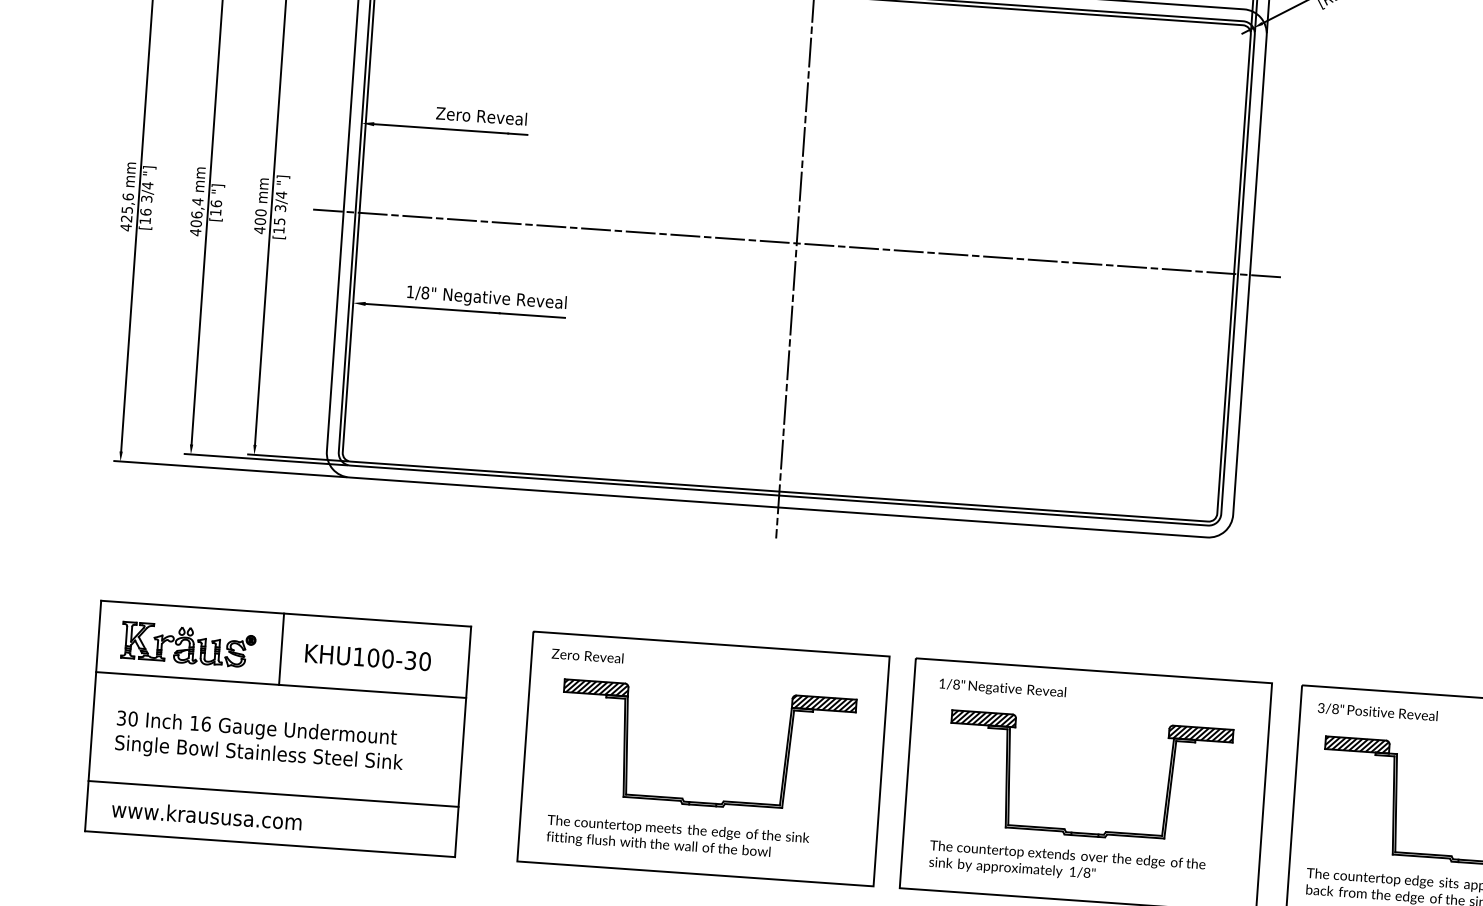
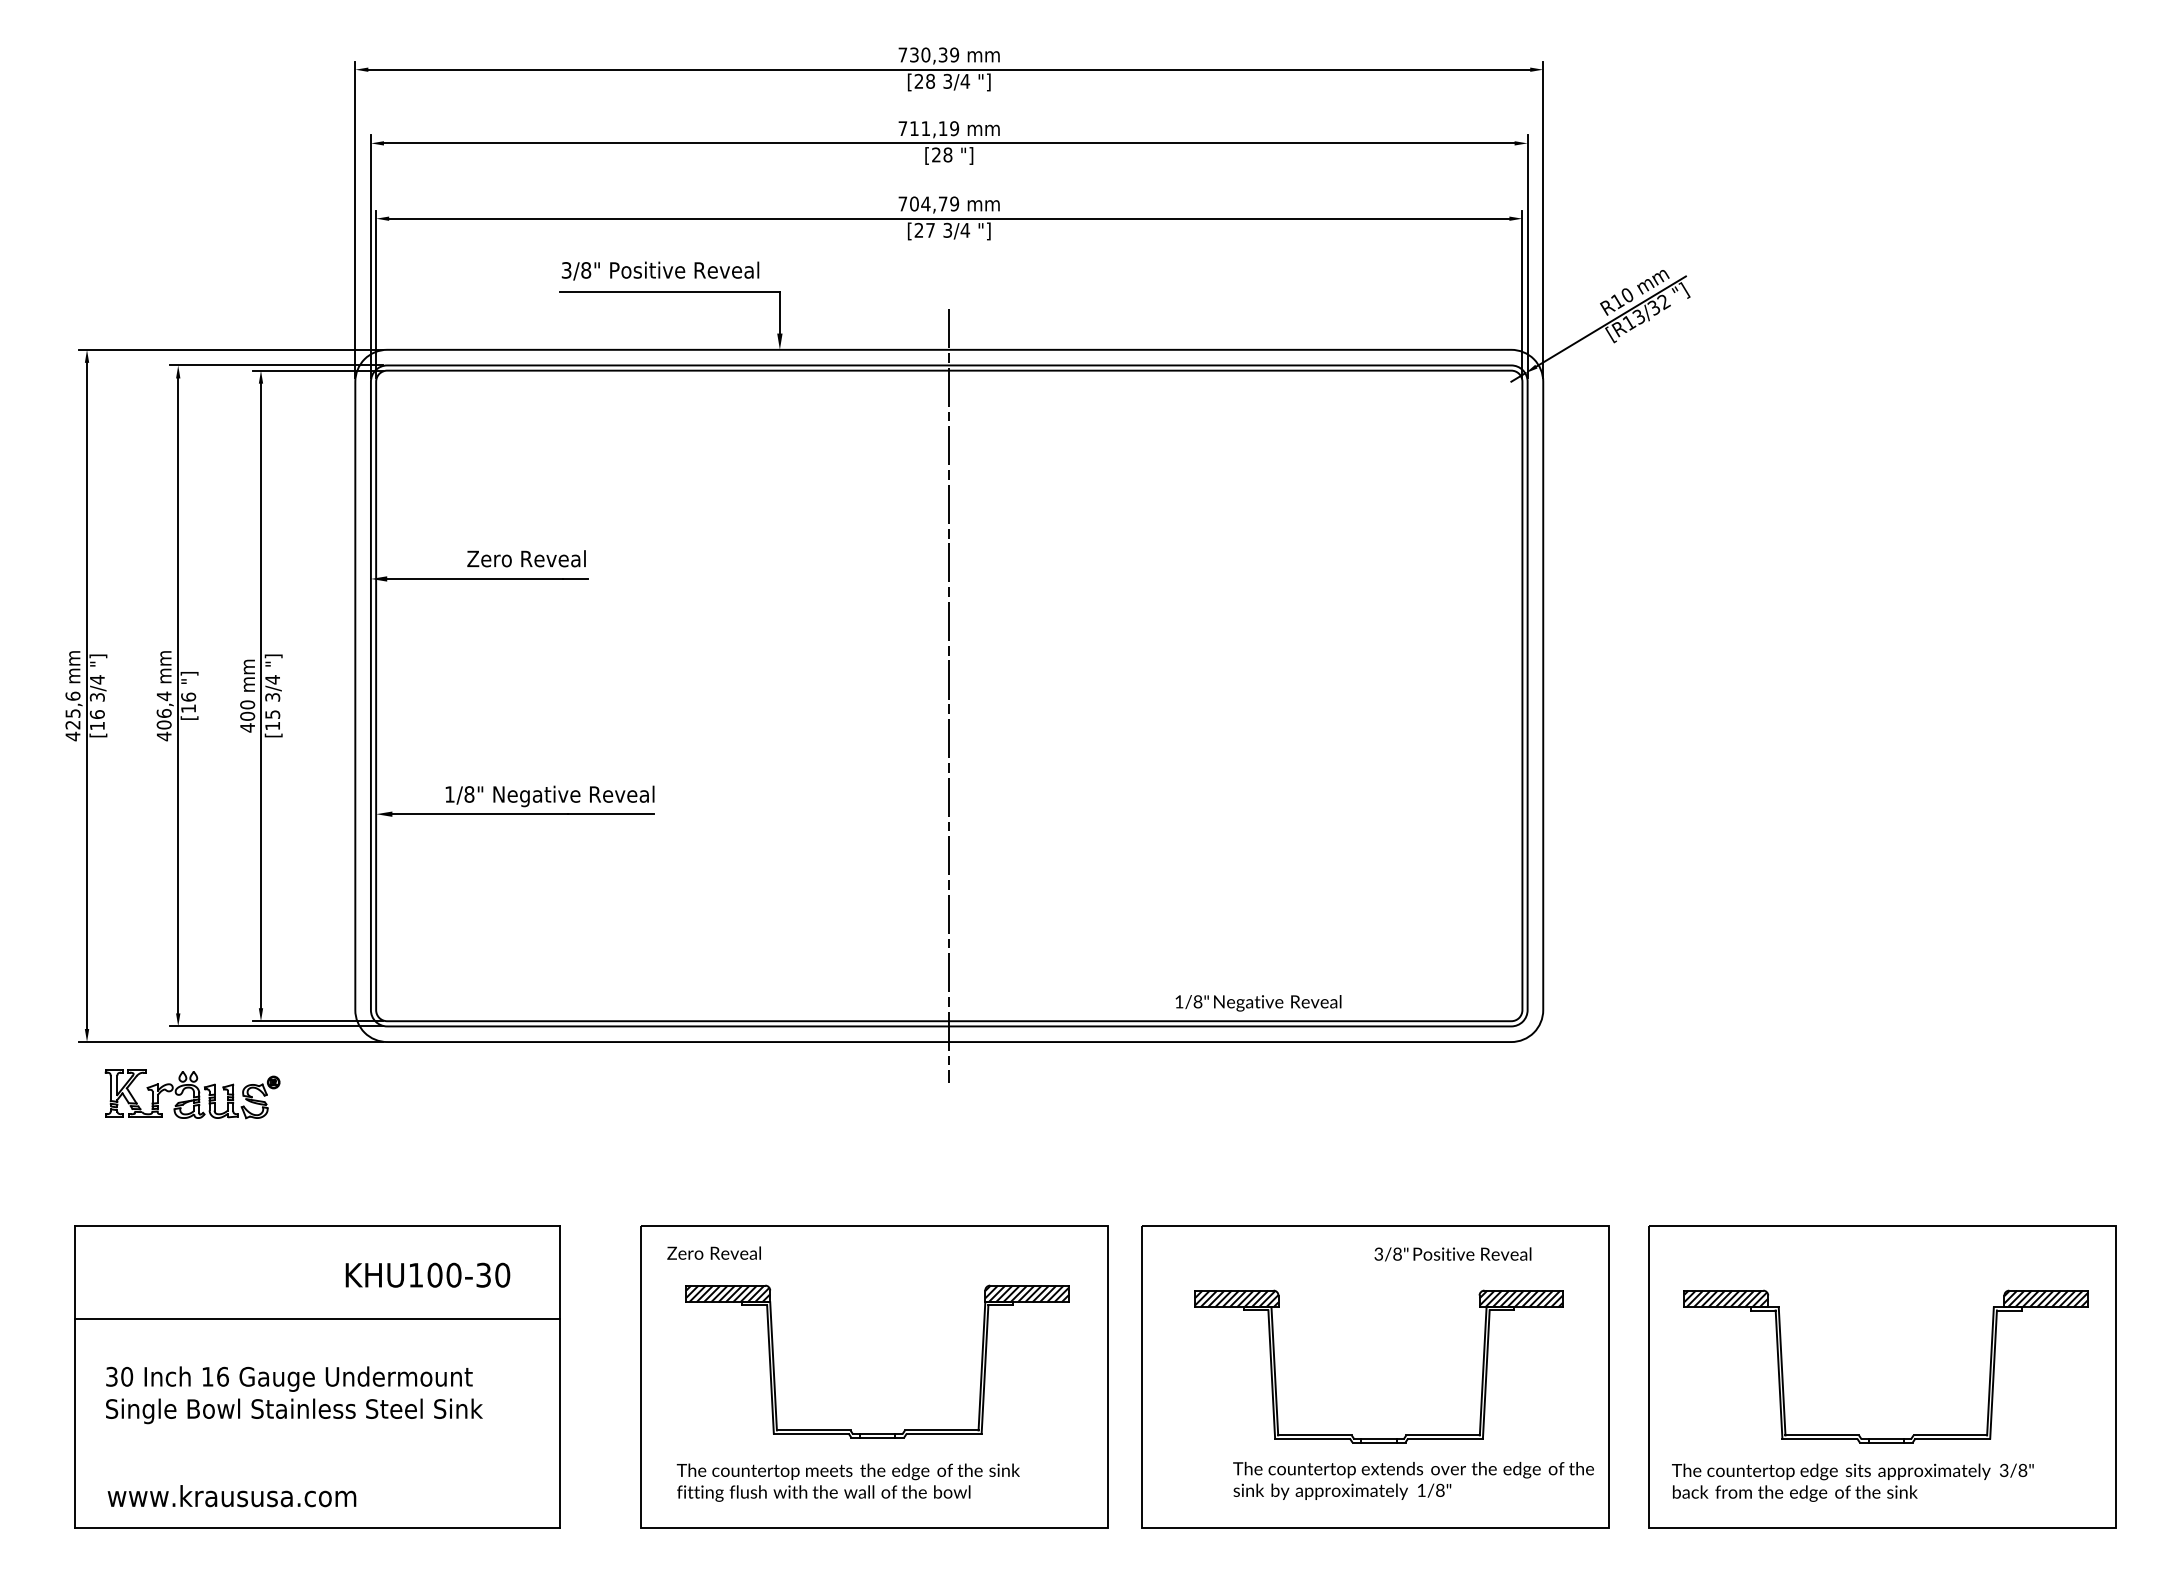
line: (796, 243) -> (948, 695), removed
part: (188, 645) -> (192, 1094), moved
line: (281, 648) -> (314, 1271), removed
text: (1002, 689) -> (1258, 1003), moved
text: (1377, 712) -> (1452, 1254), moved
line: (273, 793) -> (316, 1461), removed
text: (1067, 863) -> (1413, 1480), moved

